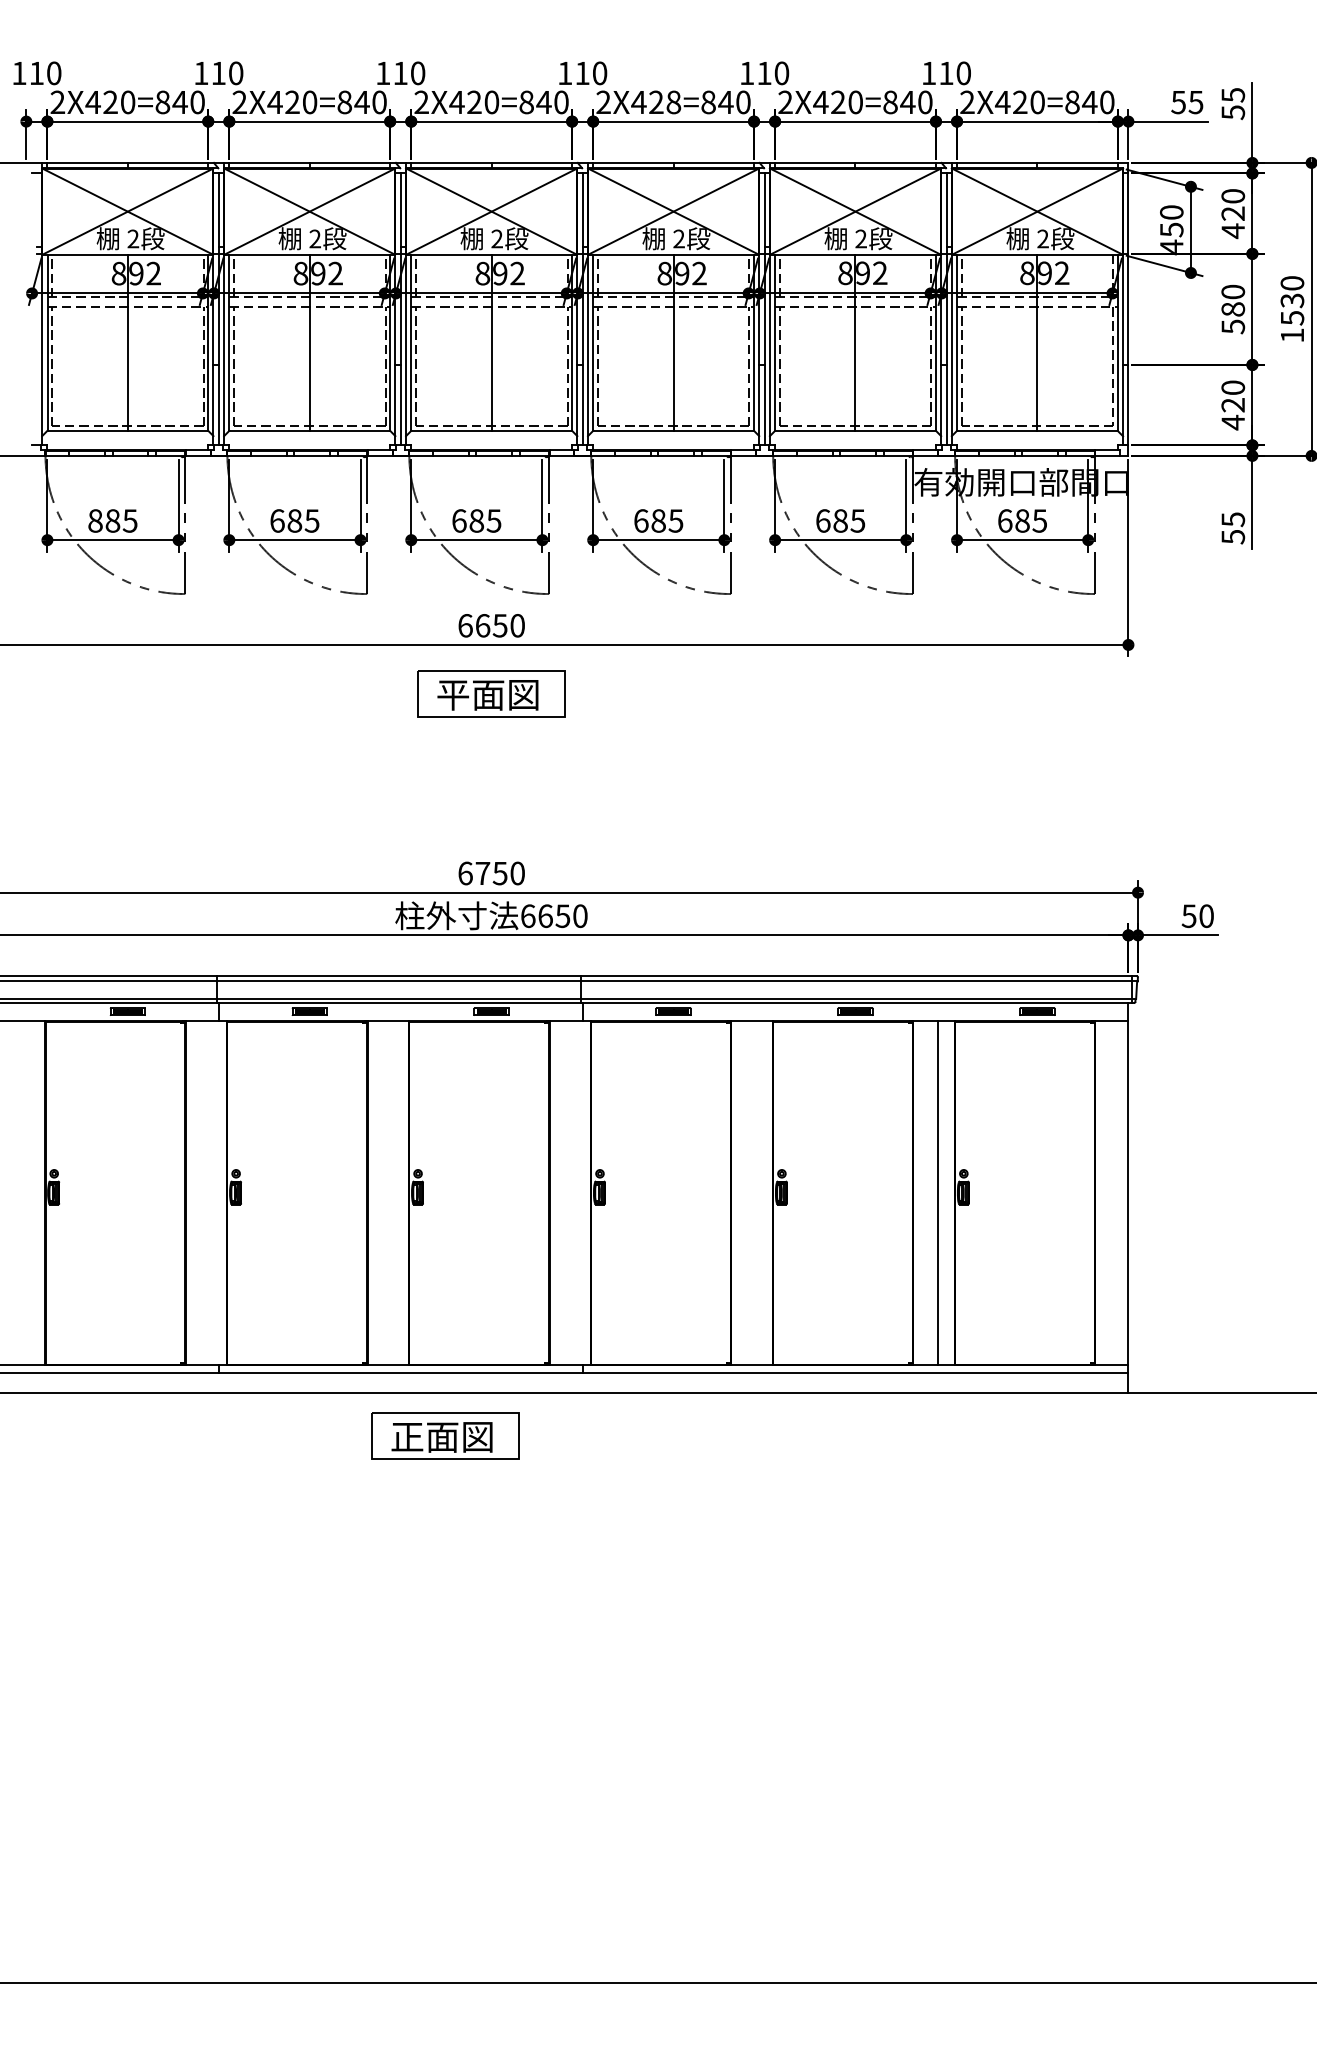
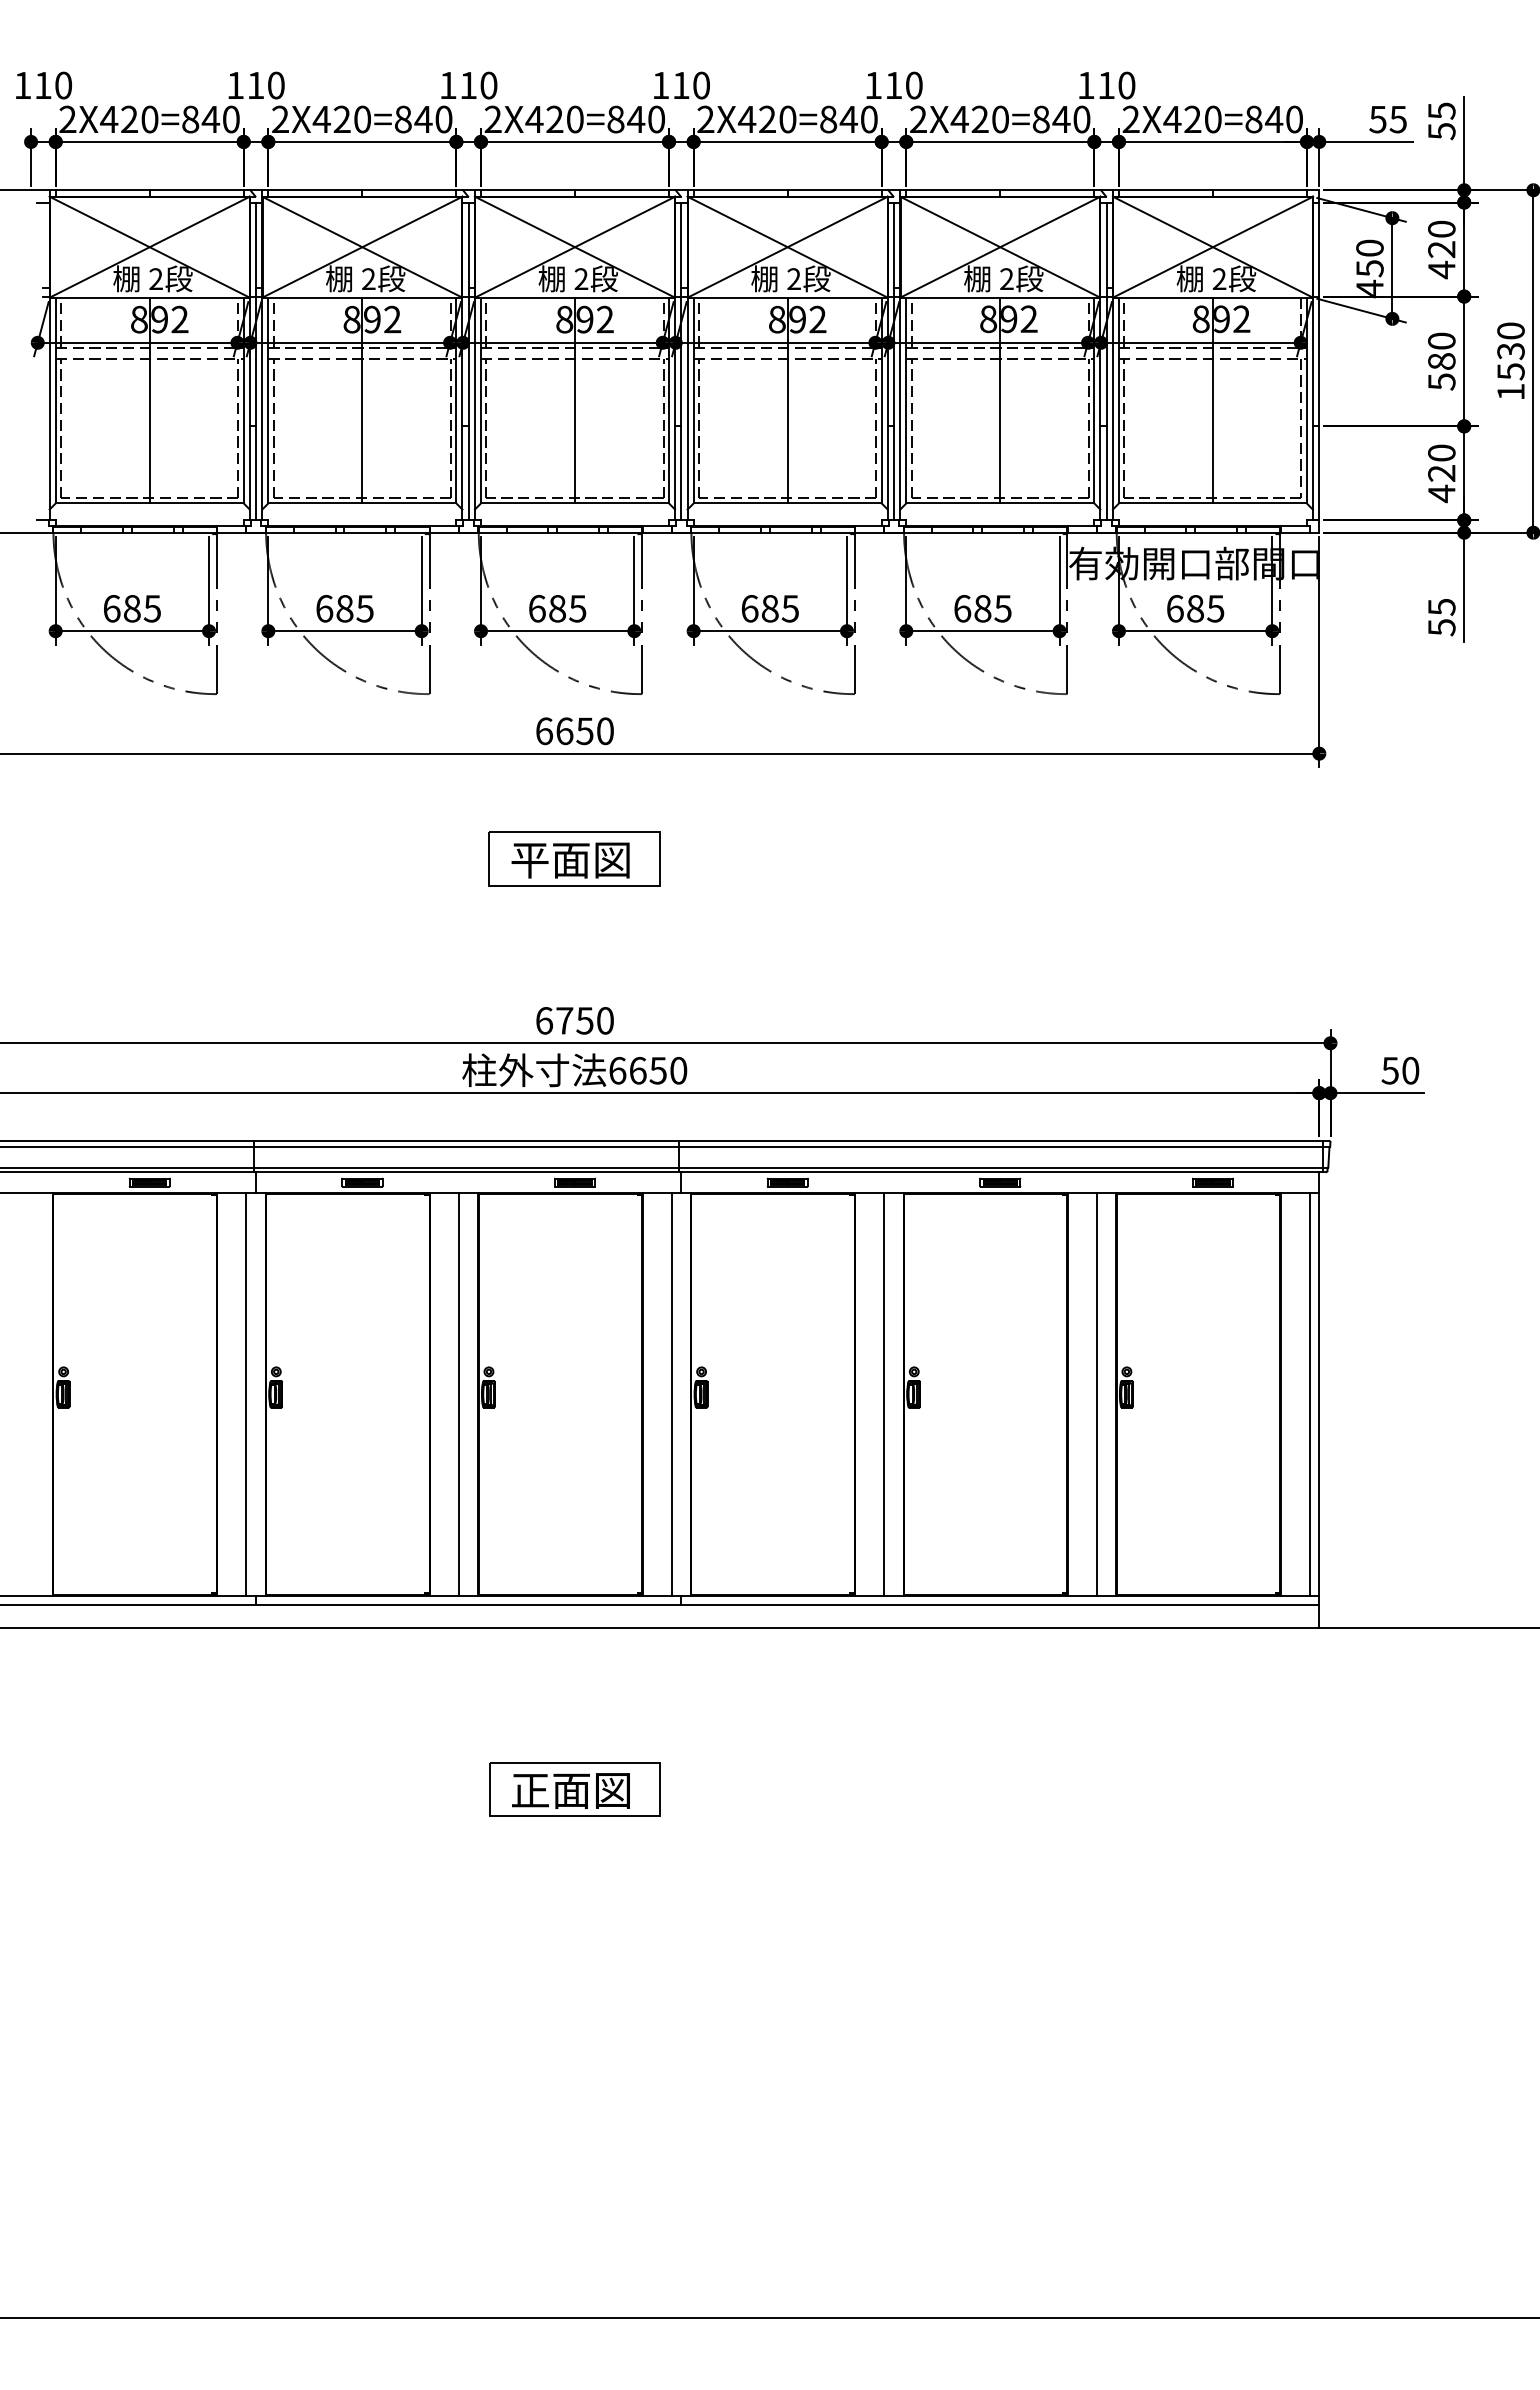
text: (673, 102) -> (787, 119), 2X428=840 -> 2X420=840
text: (95, 520) -> (111, 608), 885 -> 685
part: (491, 693) -> (574, 858), moved
line: (210, 1193) -> (246, 1394), added
line: (392, 1193) -> (459, 1394), added
line: (574, 1193) -> (671, 1394), added
line: (756, 1193) -> (884, 1394), added
line: (1120, 1193) -> (1309, 1394), added
part: (445, 1436) -> (574, 1789), moved

